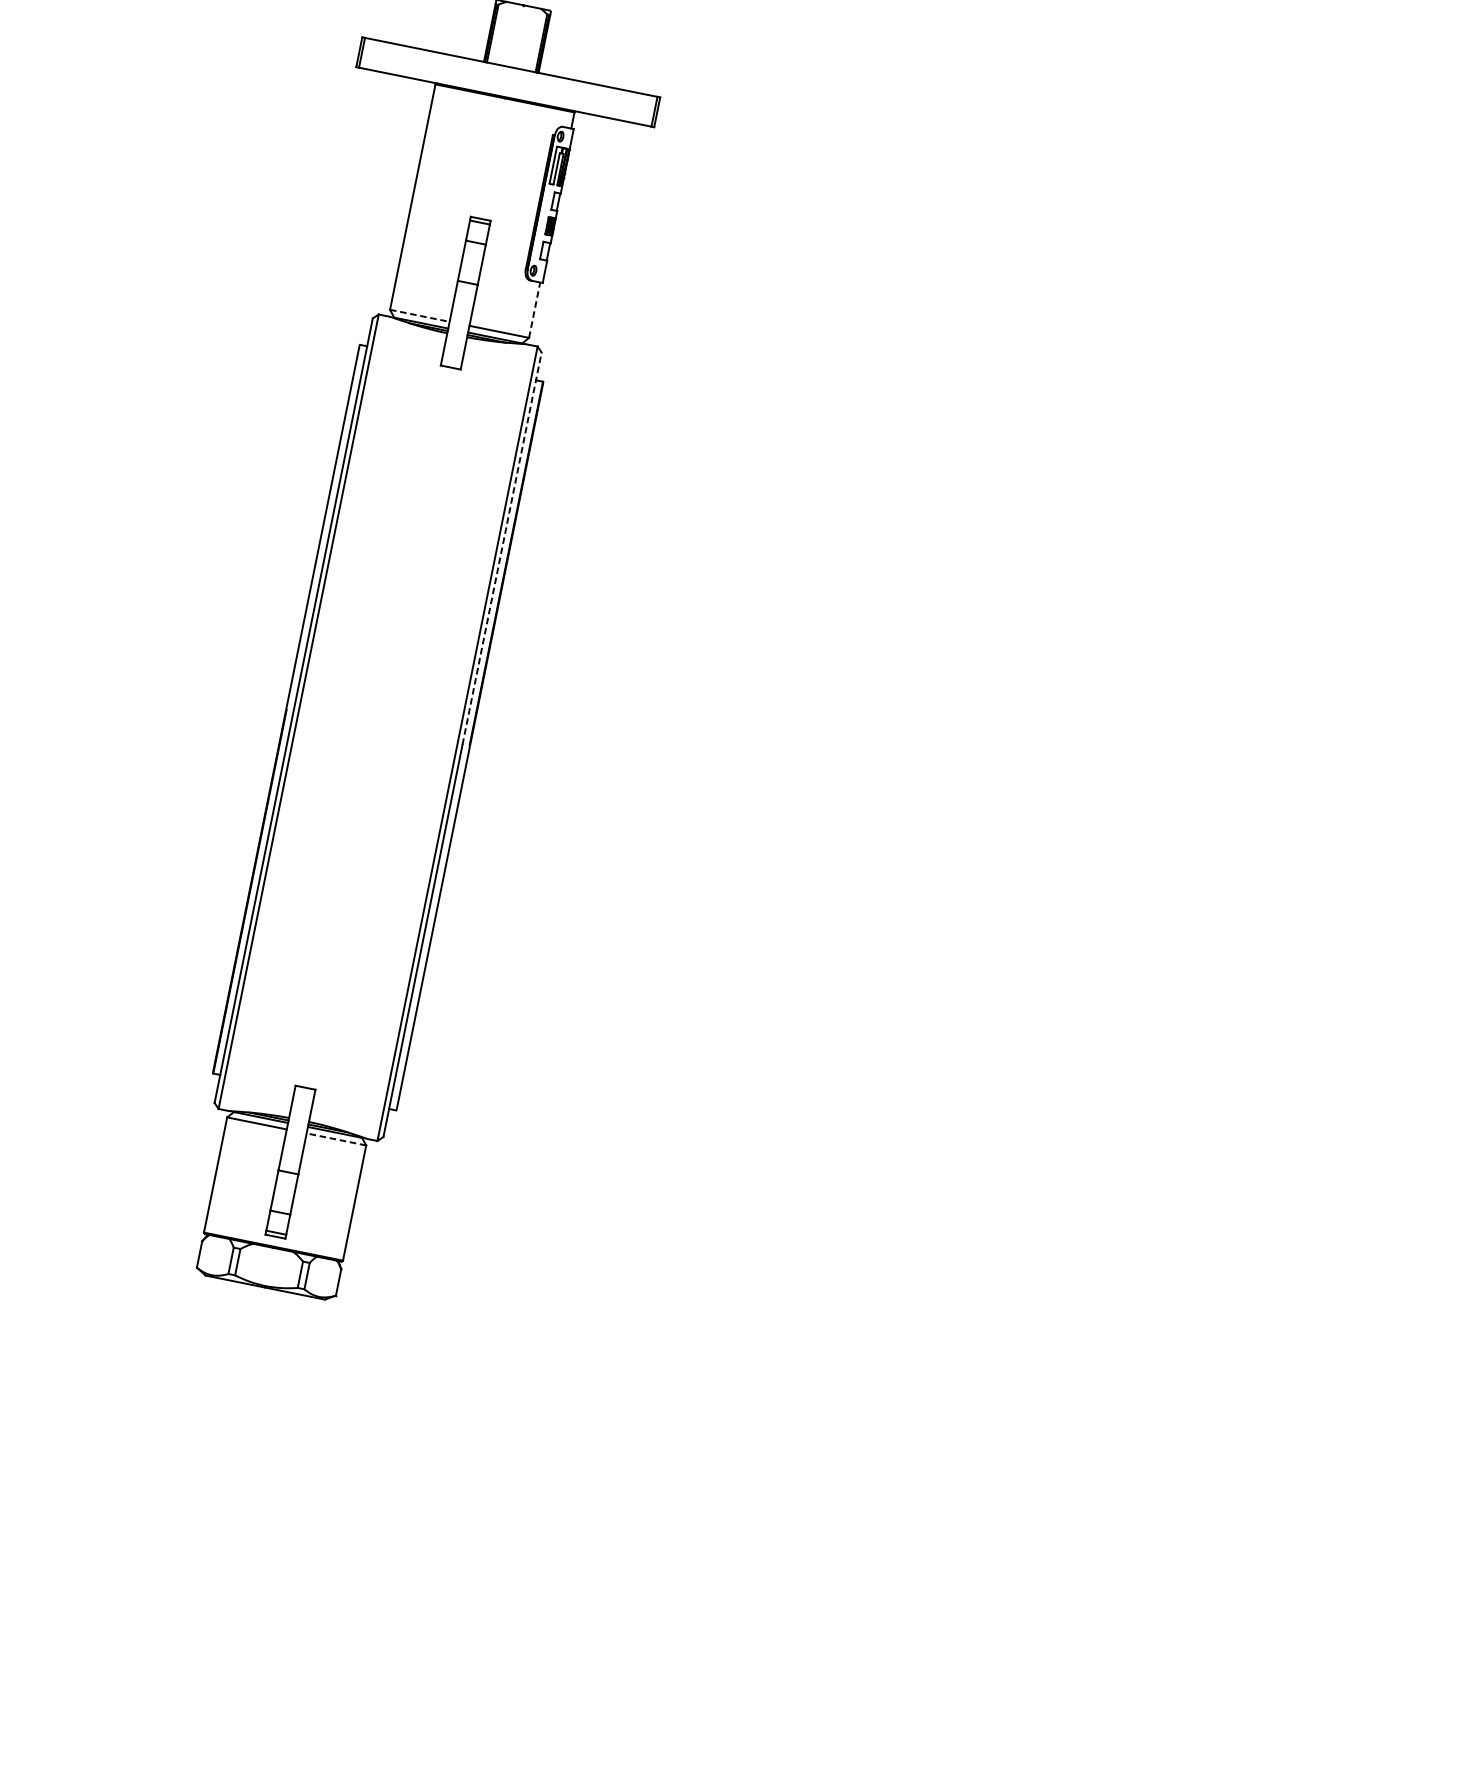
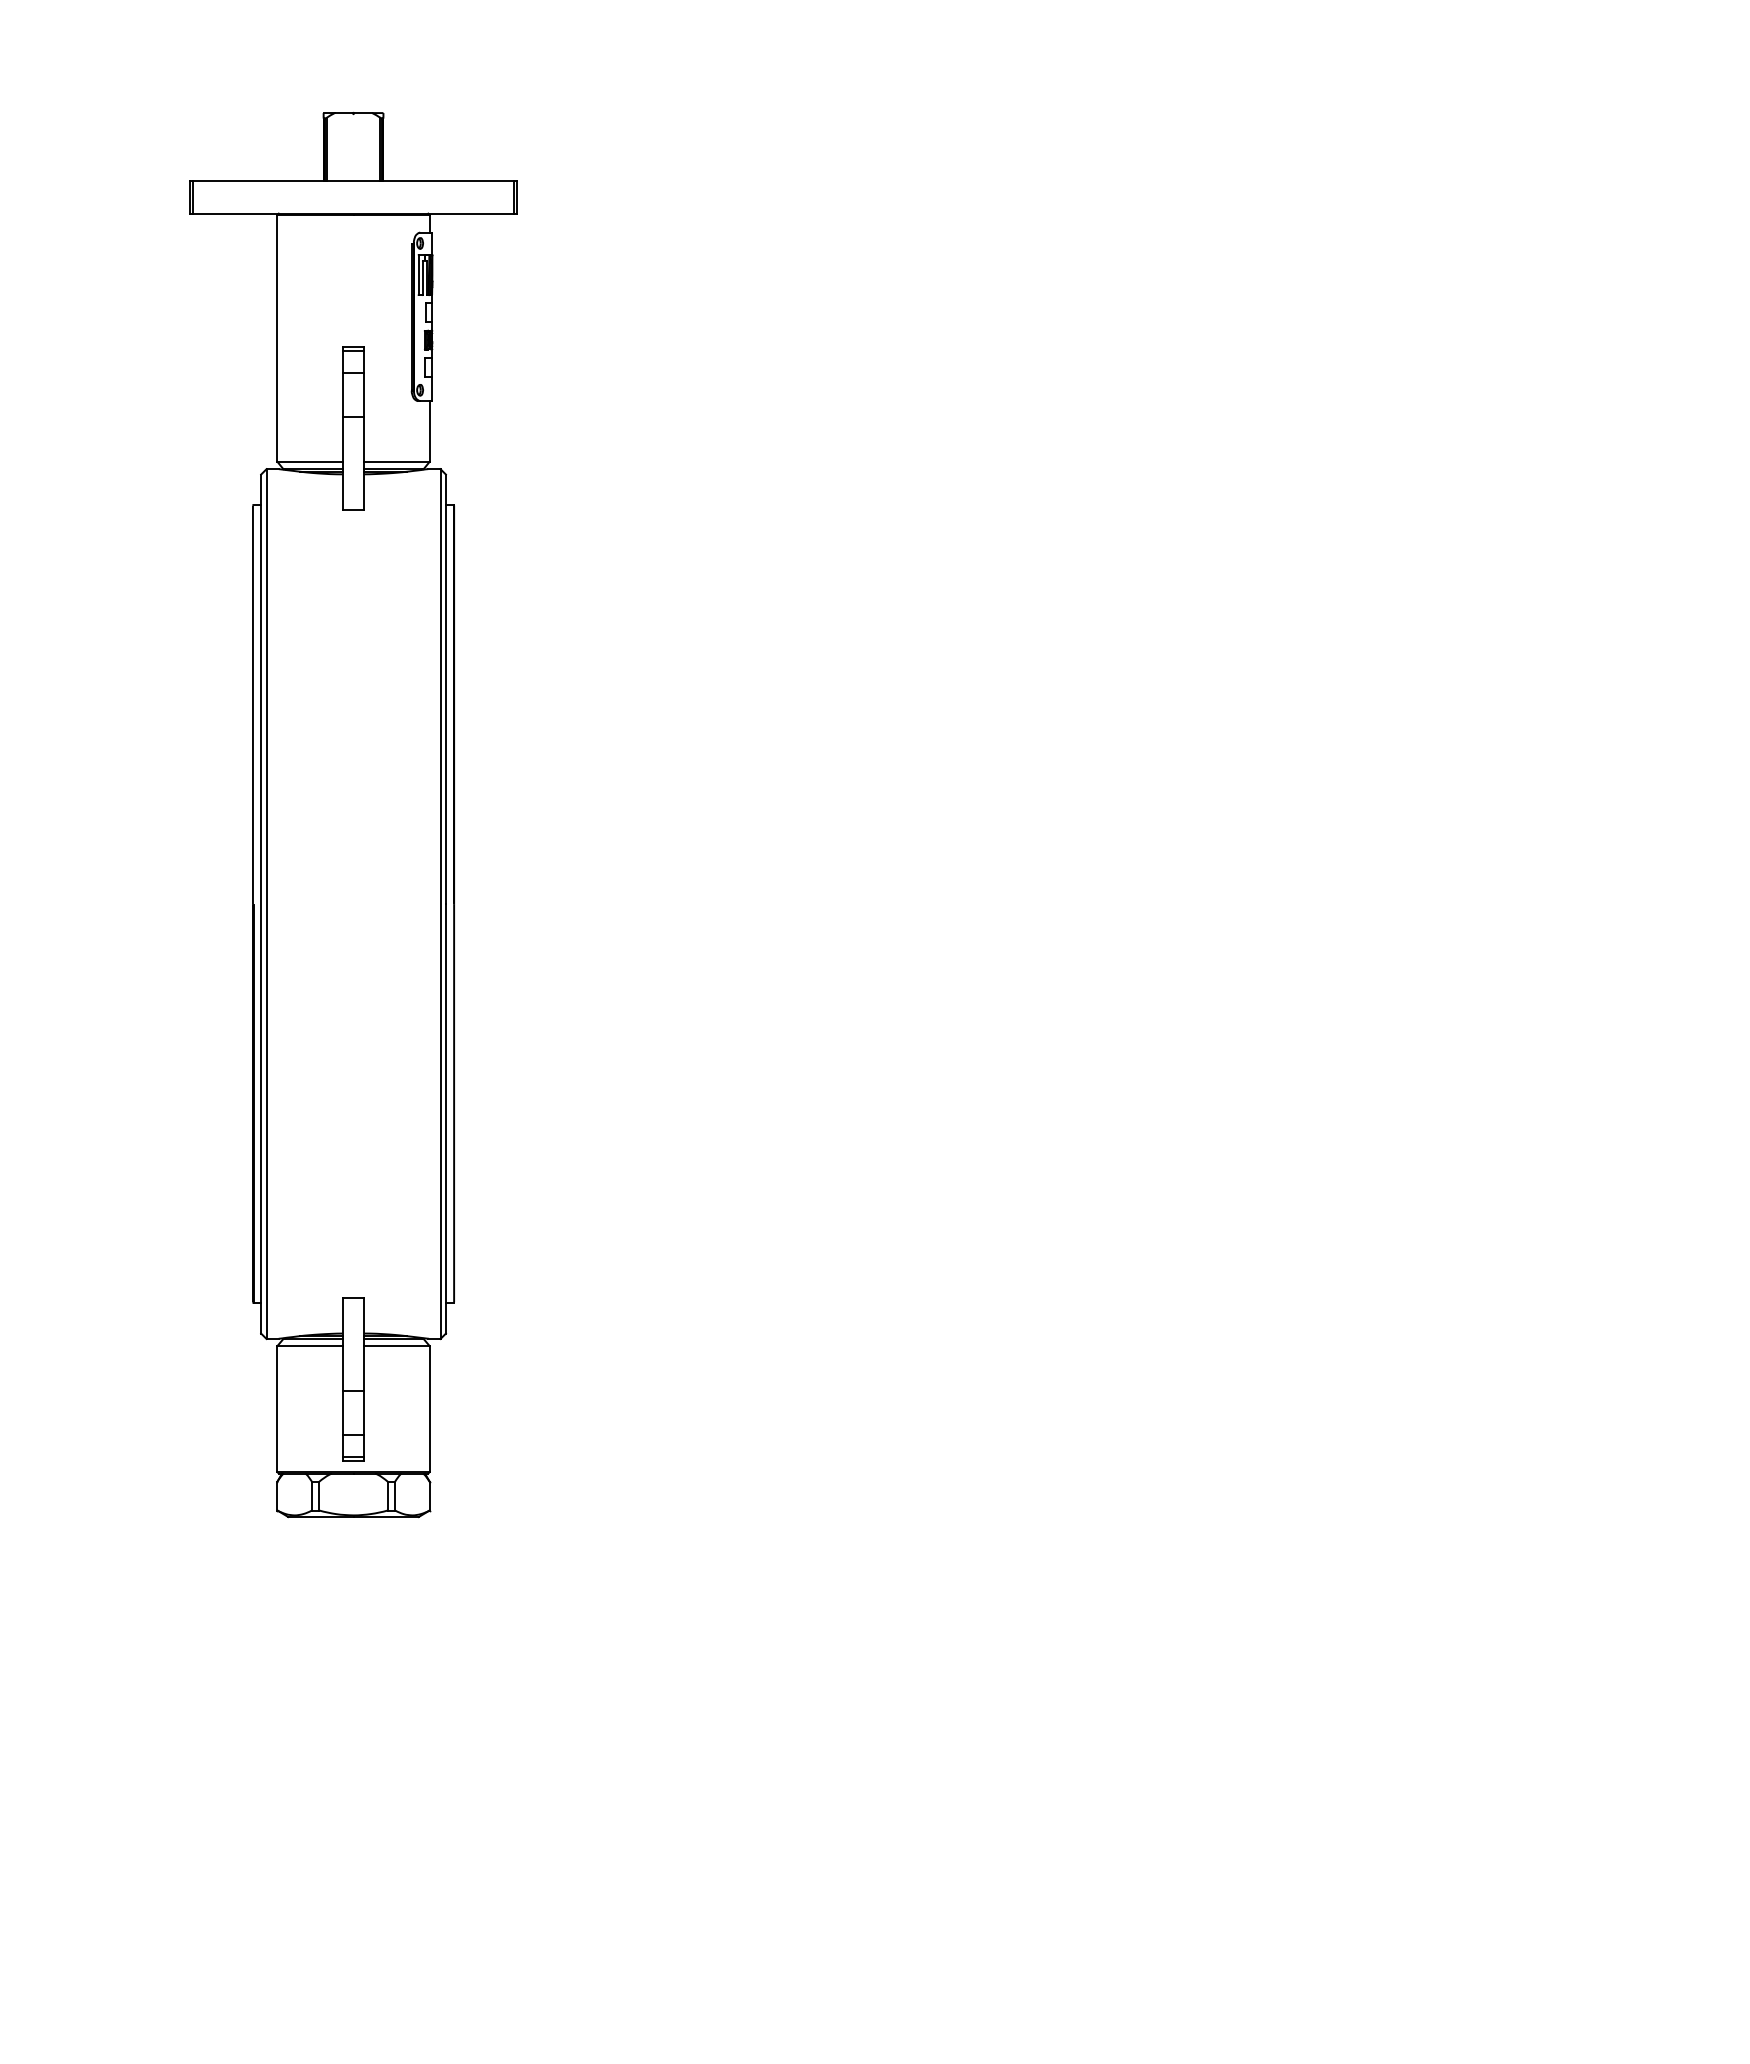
line: (534, 310) -> (429, 431), dashed -> solid
line: (420, 315) -> (310, 461), dashed -> solid
line: (501, 548) -> (445, 689), dashed -> solid
line: (336, 1139) -> (397, 1346), dashed -> solid

